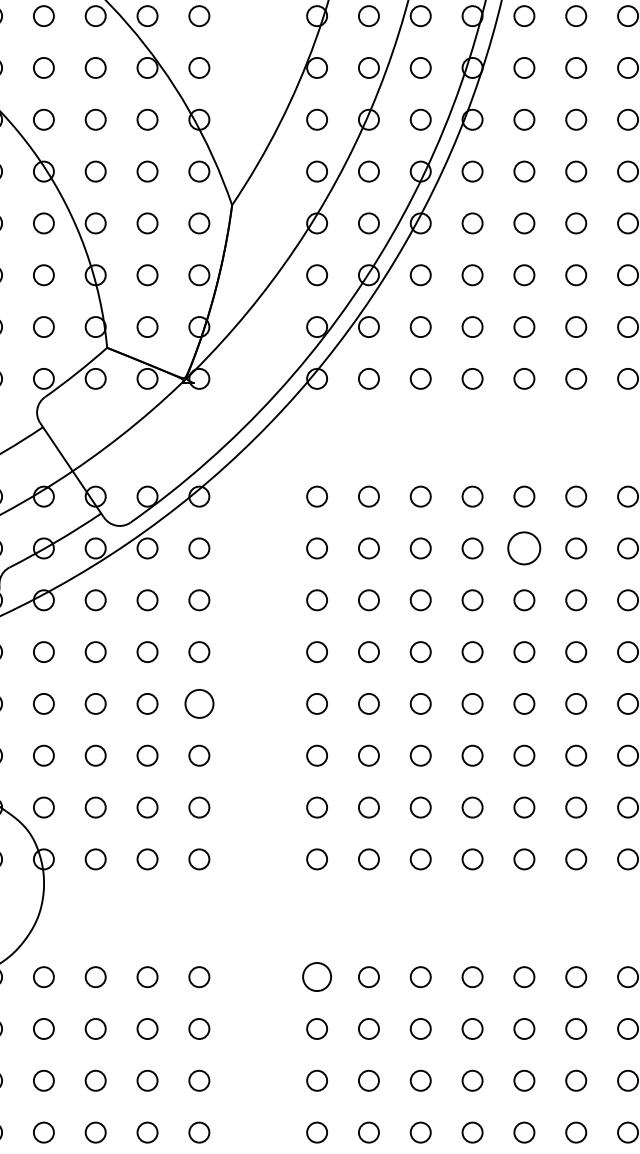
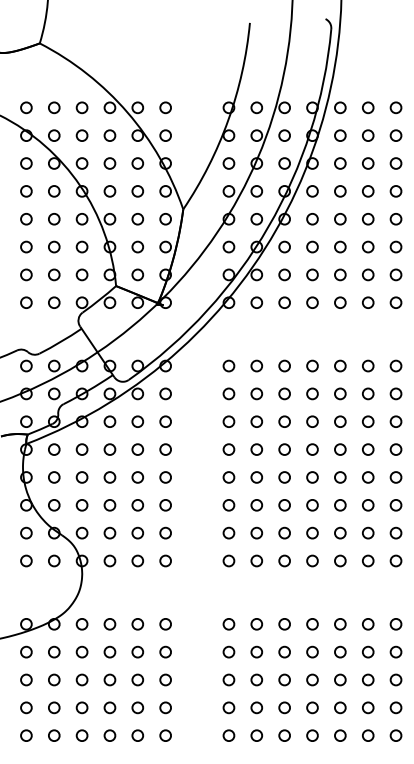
circle: (524, 547) -> (340, 393), size x0.62
circle: (199, 704) -> (165, 477), size x0.71
circle: (316, 977) -> (228, 624), size x0.71

